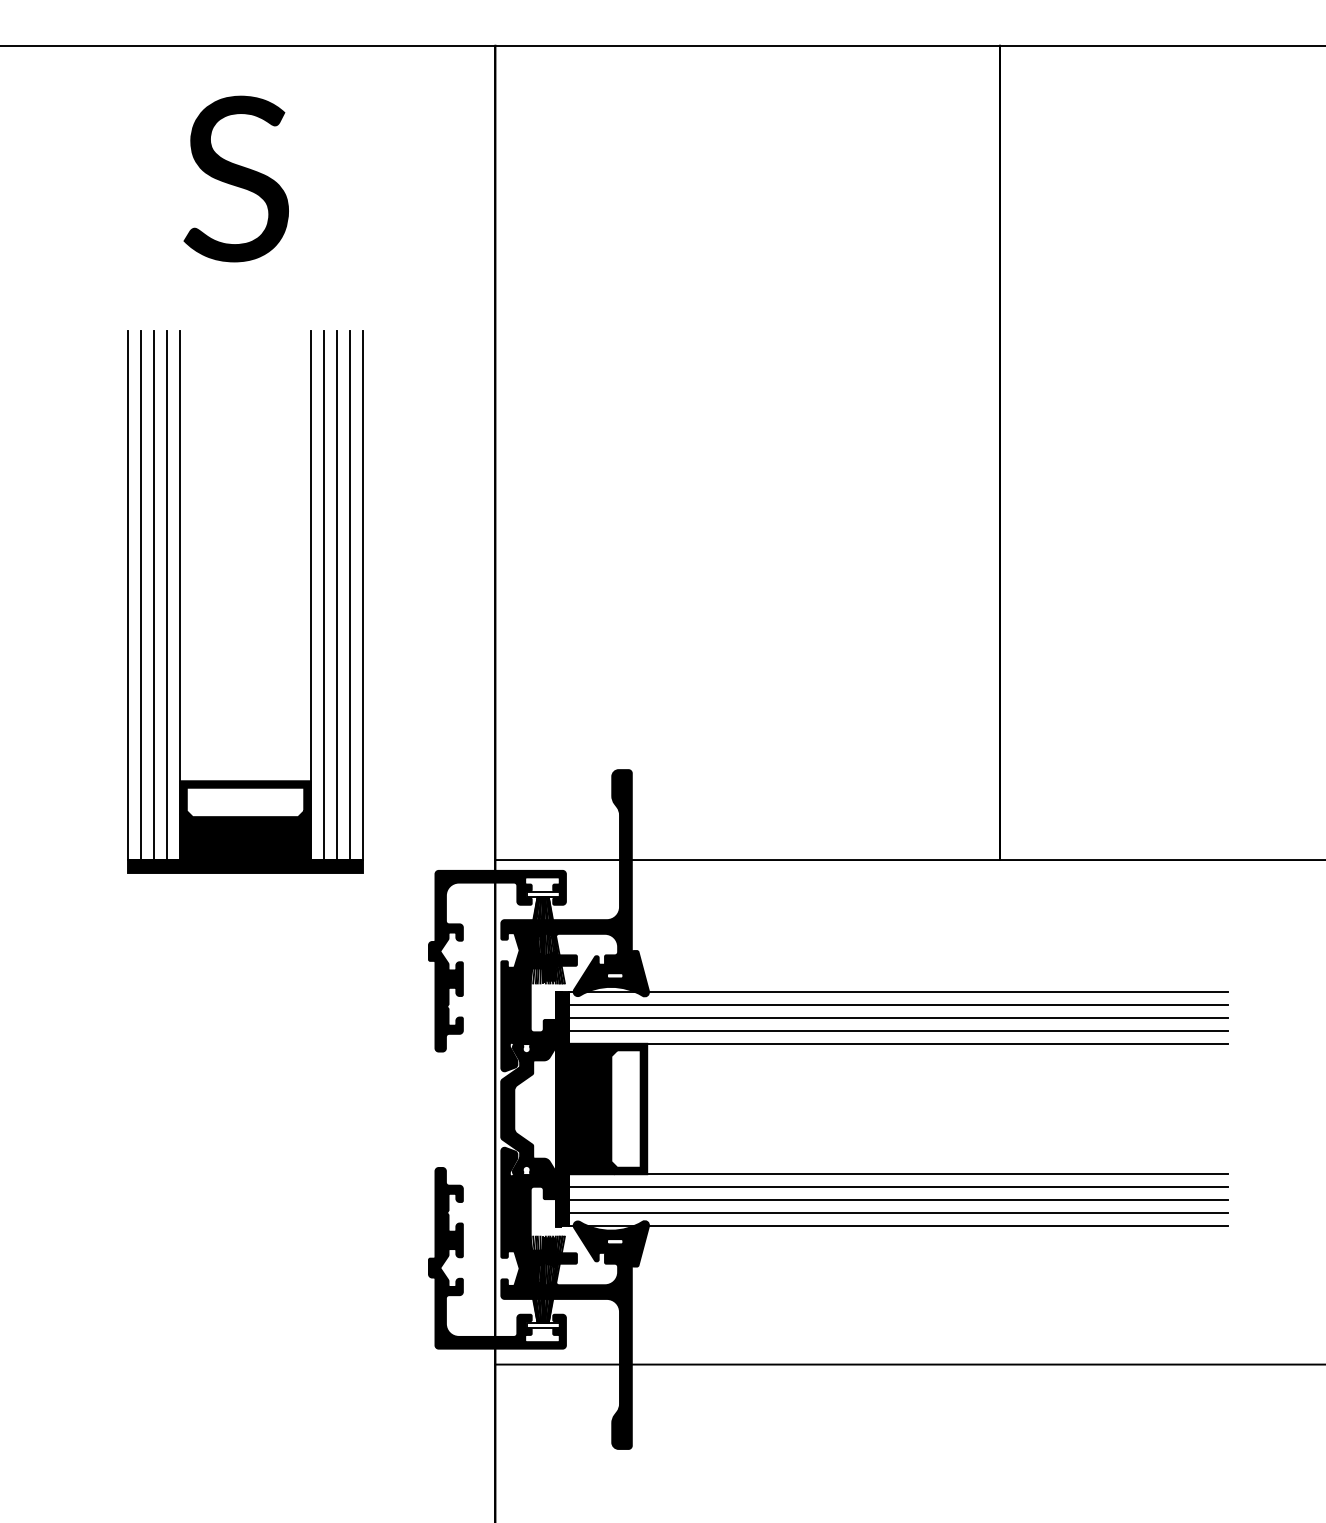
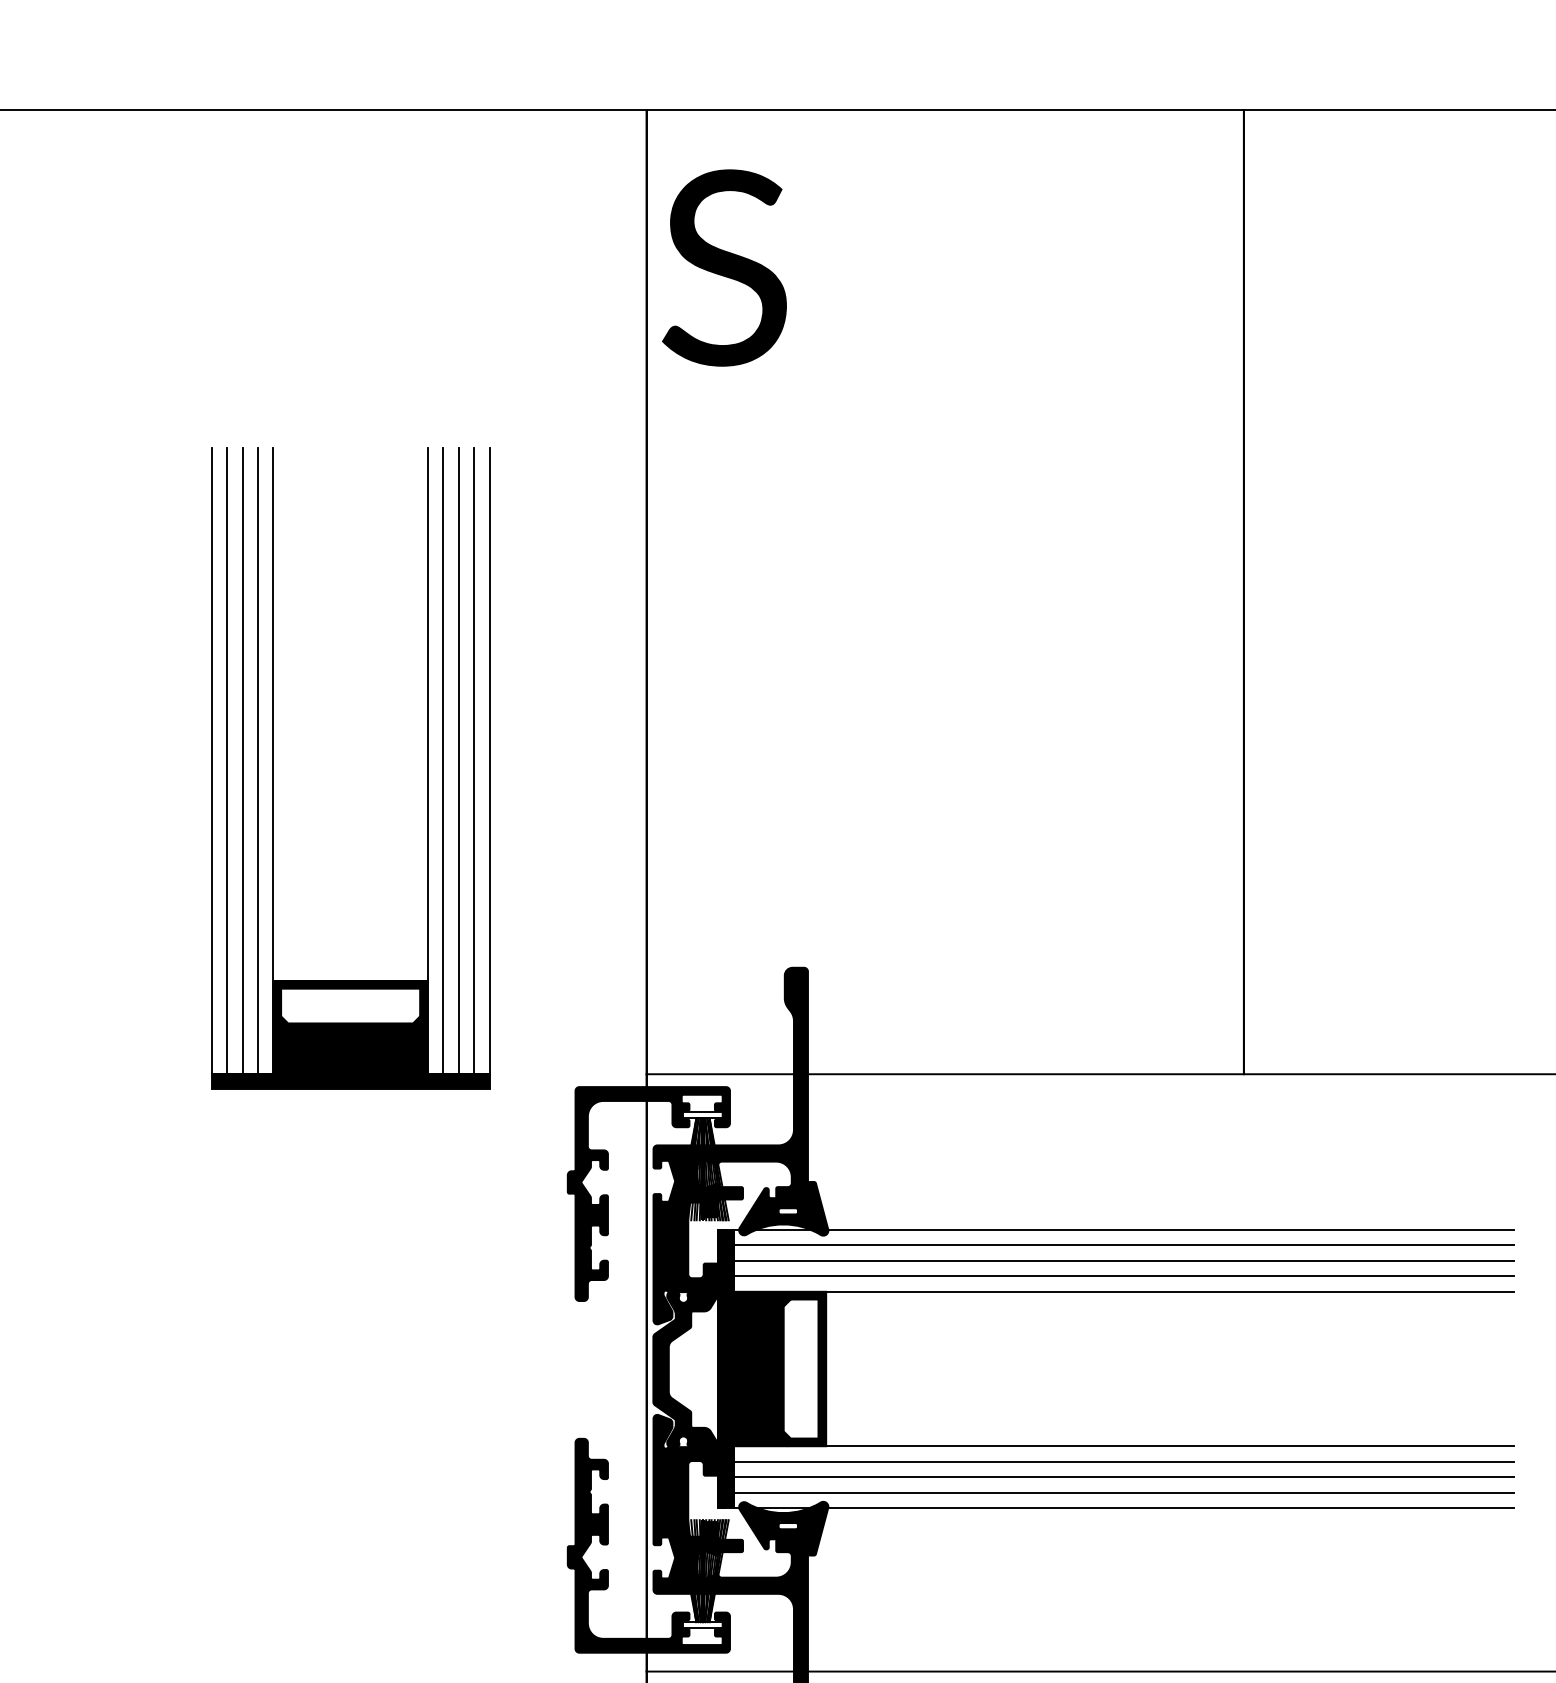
text: (235, 178) -> (723, 267), moved

